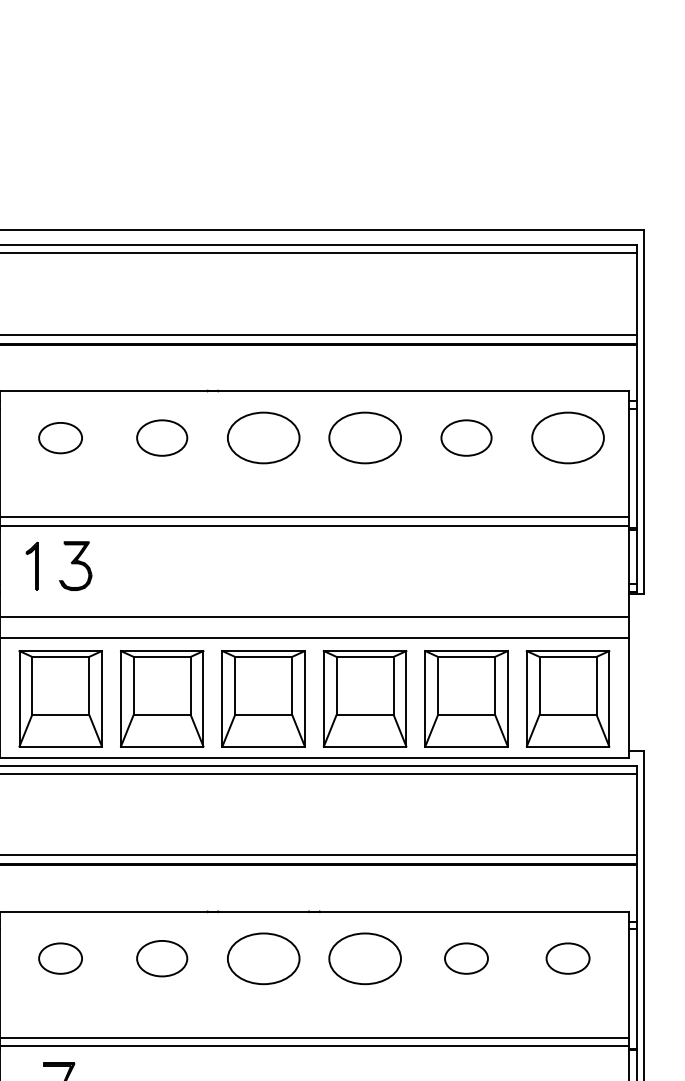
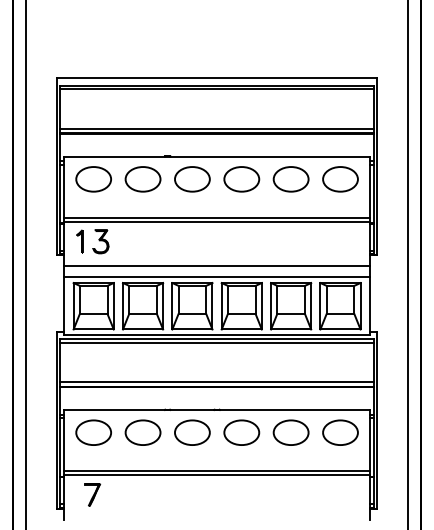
part: (60, 438) -> (93, 179), size x1.67
part: (161, 438) -> (142, 179), size x1.43
part: (465, 438) -> (290, 179), size x1.43
part: (60, 958) -> (93, 432), size x1.67
part: (161, 958) -> (142, 432), size x1.43
part: (465, 958) -> (290, 432), size x1.67
part: (568, 958) -> (340, 432), size x1.67

